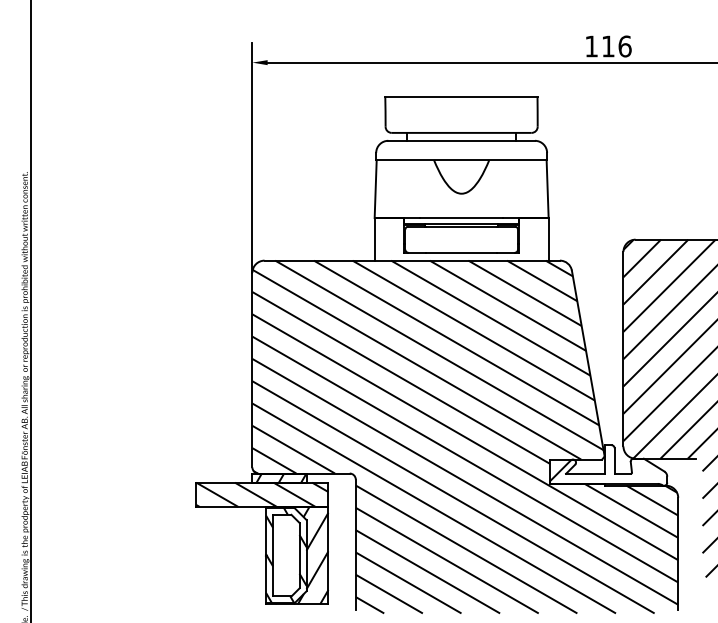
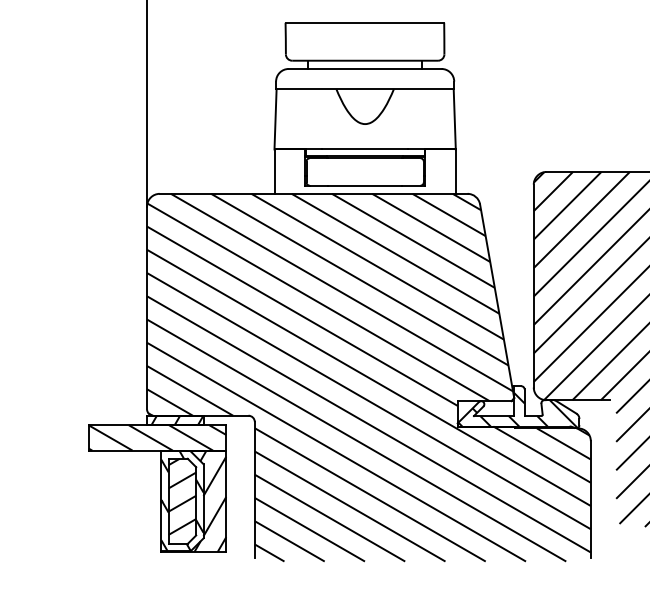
hatch: (608, 468) -> (518, 410), added
hatch: (286, 550) -> (182, 495), added

